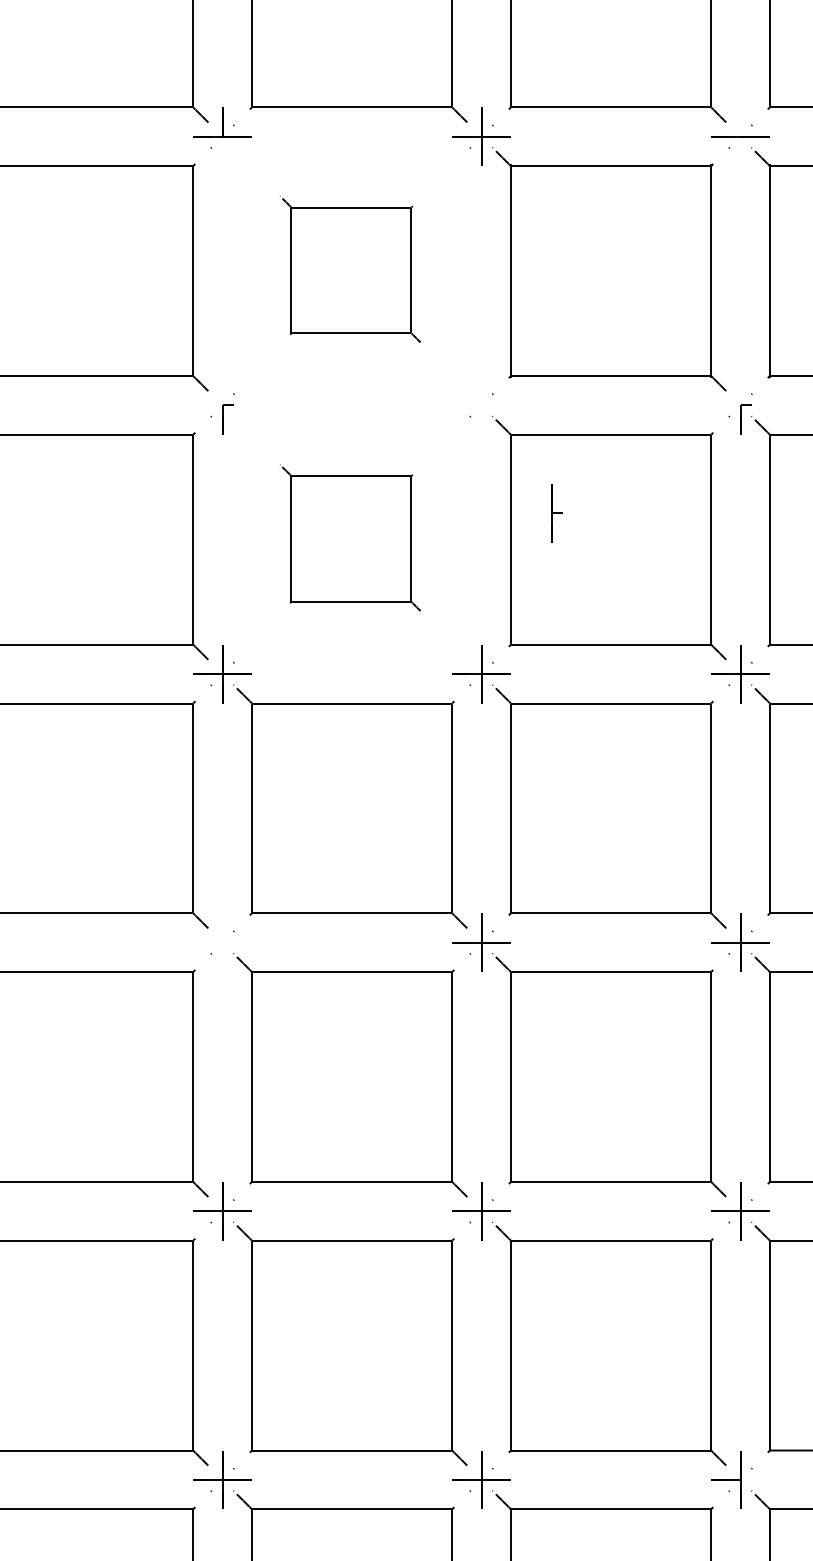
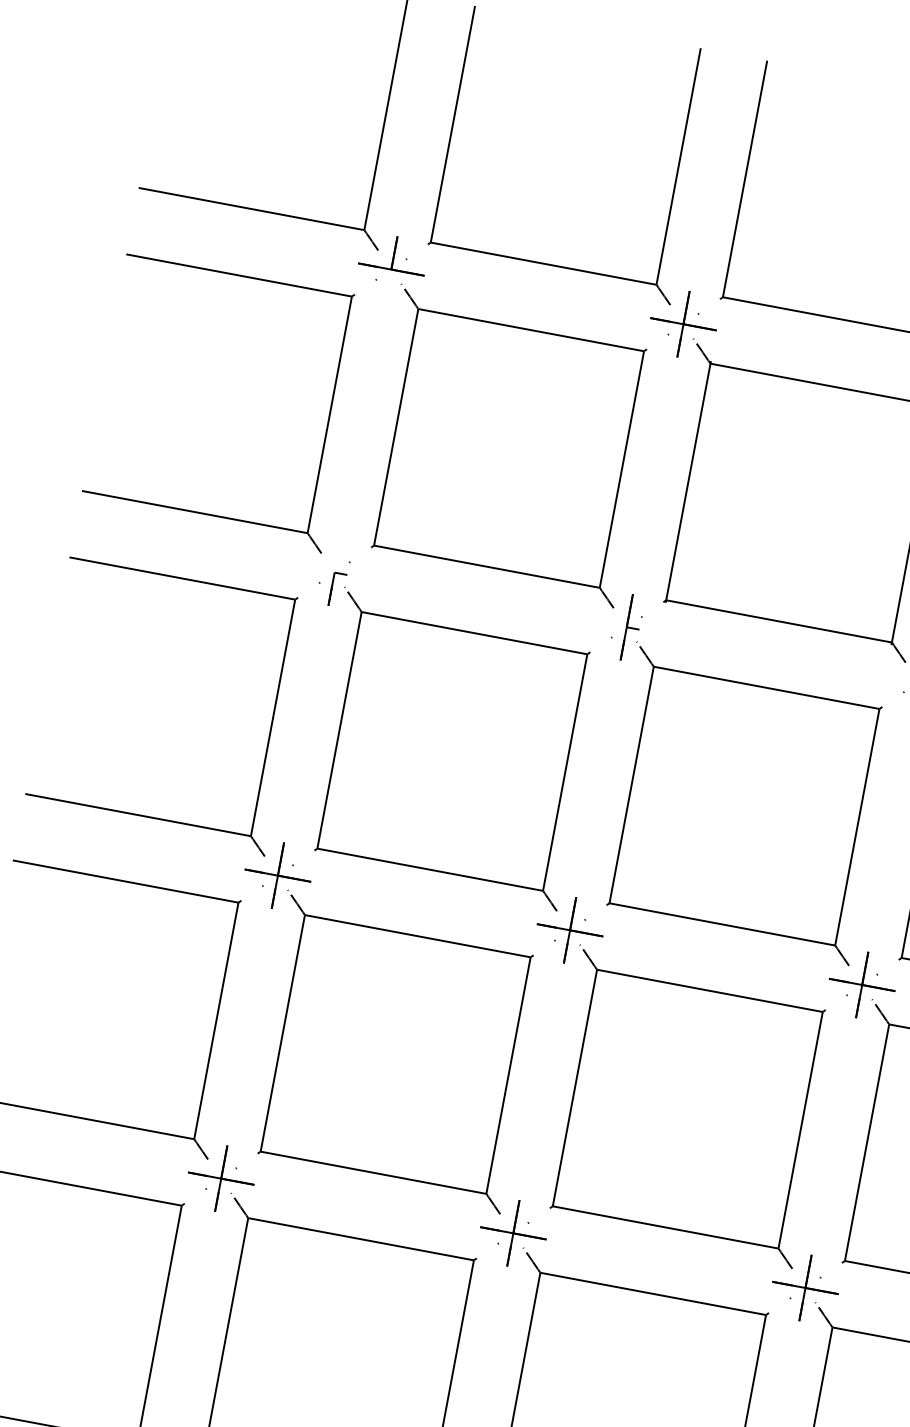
part: (350, 269) -> (507, 446), size x1.67
part: (556, 513) -> (632, 628), moved
part: (350, 537) -> (451, 748), size x1.67
part: (222, 942) -> (221, 1178), added

